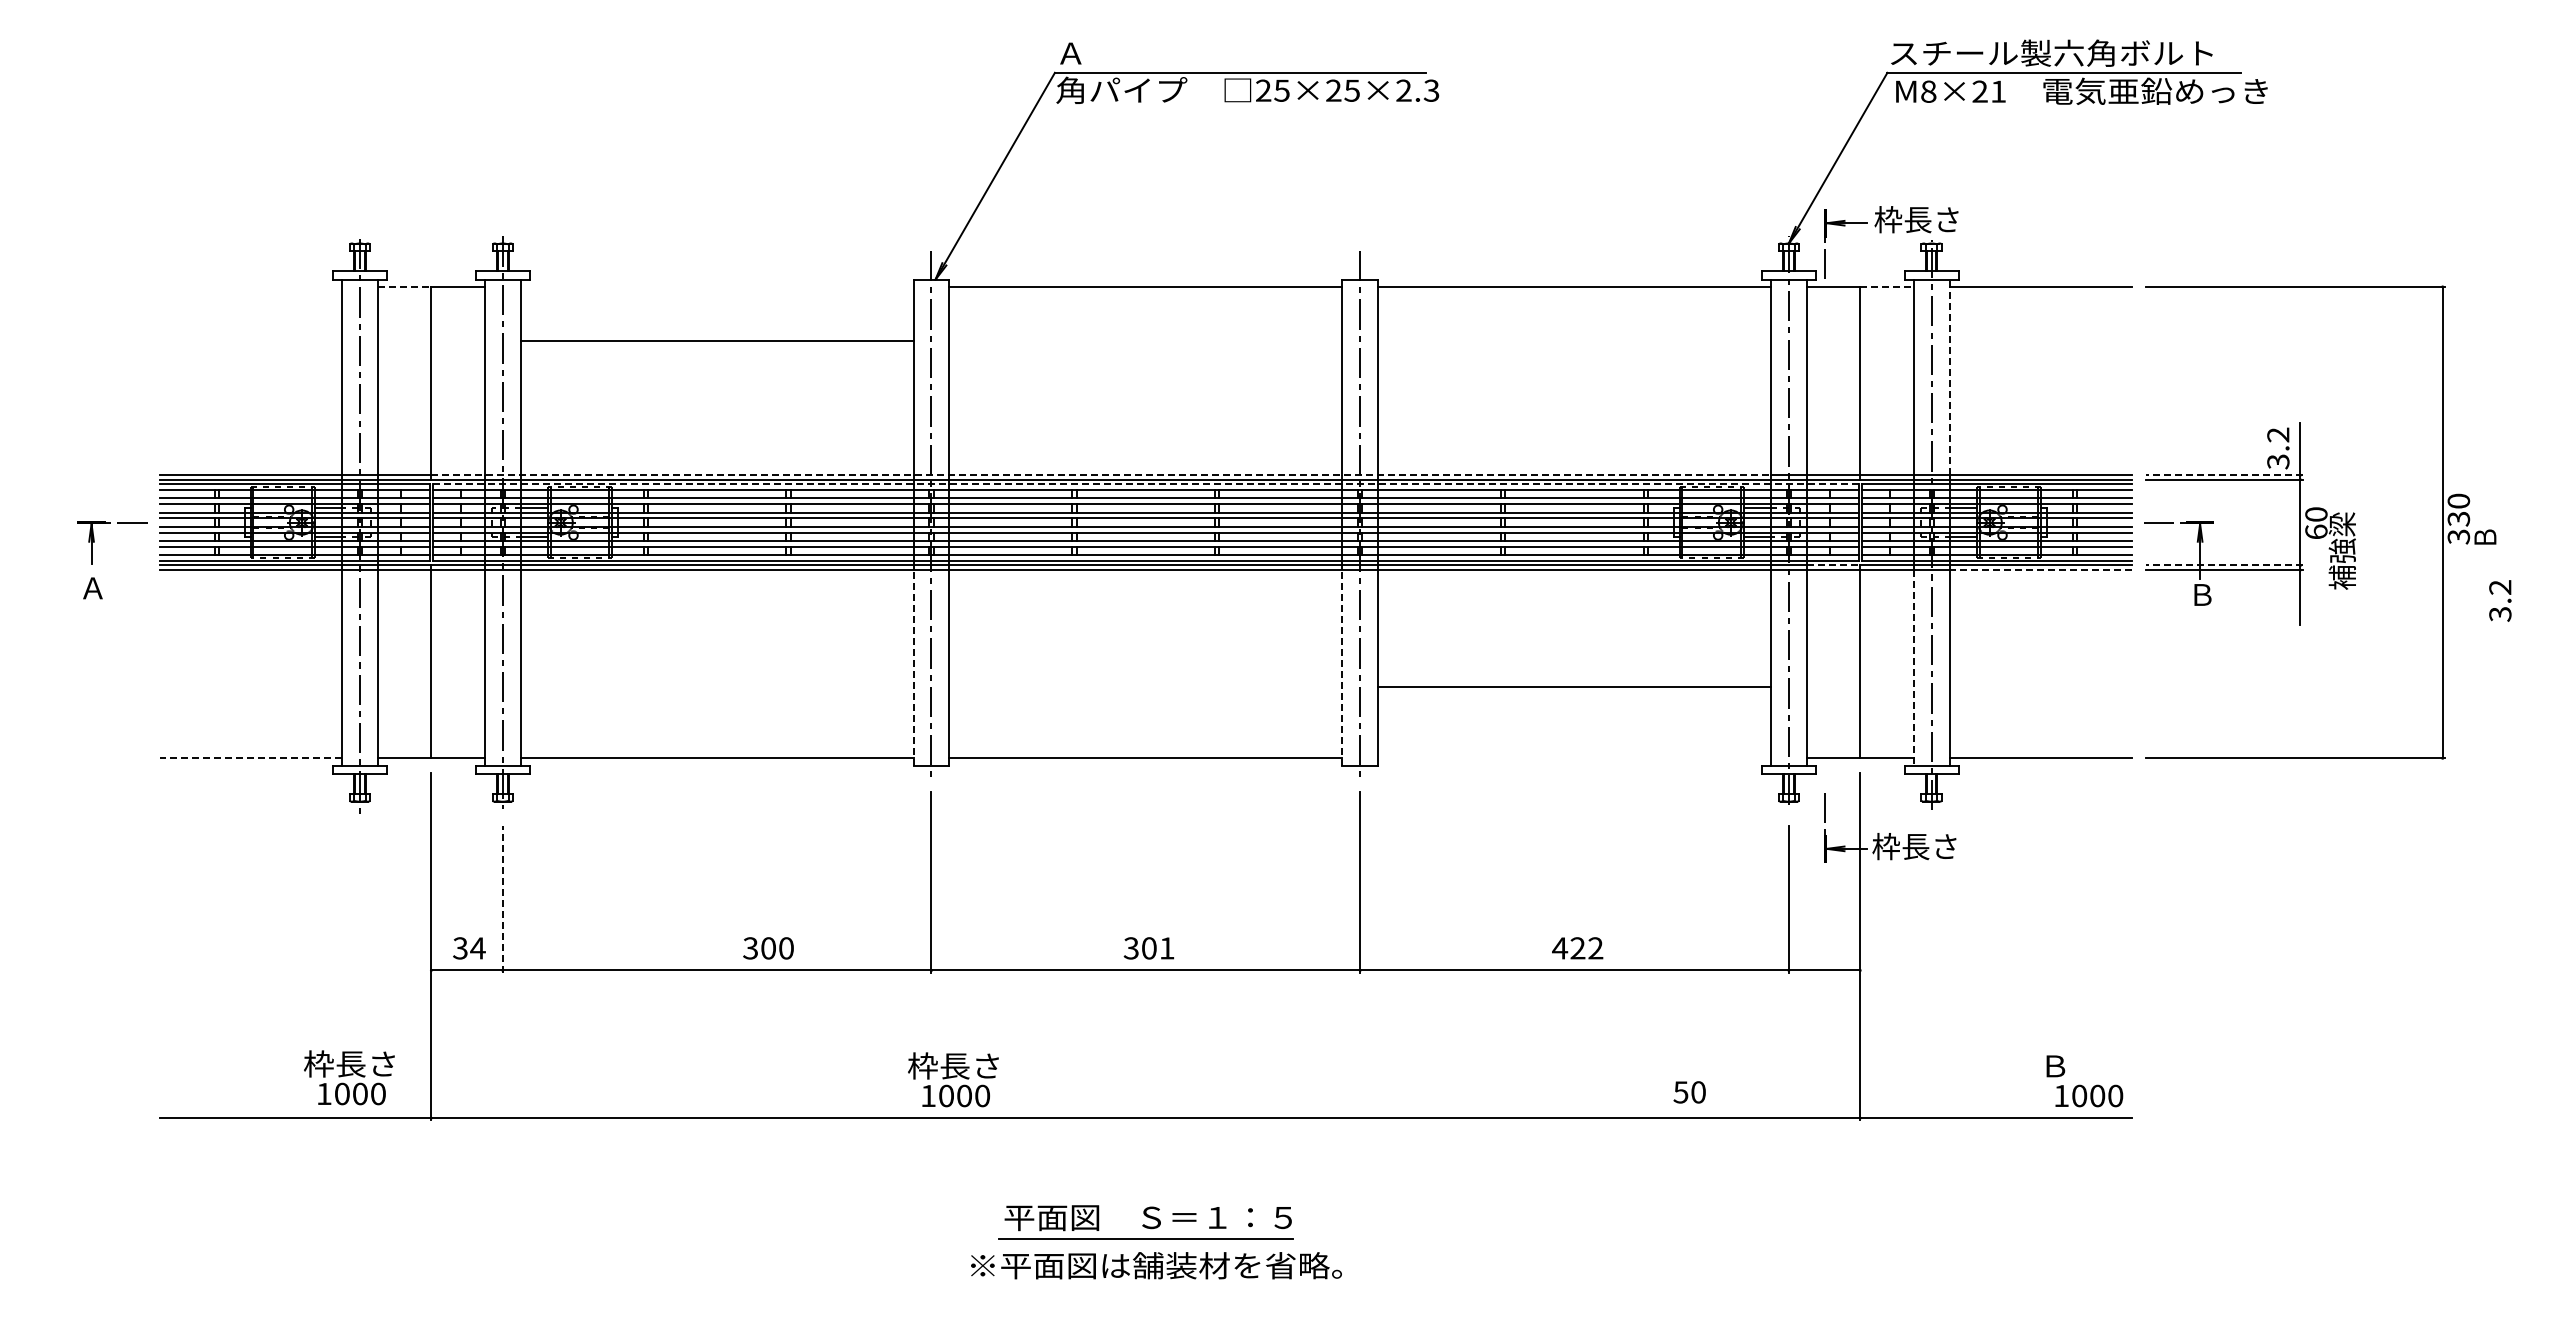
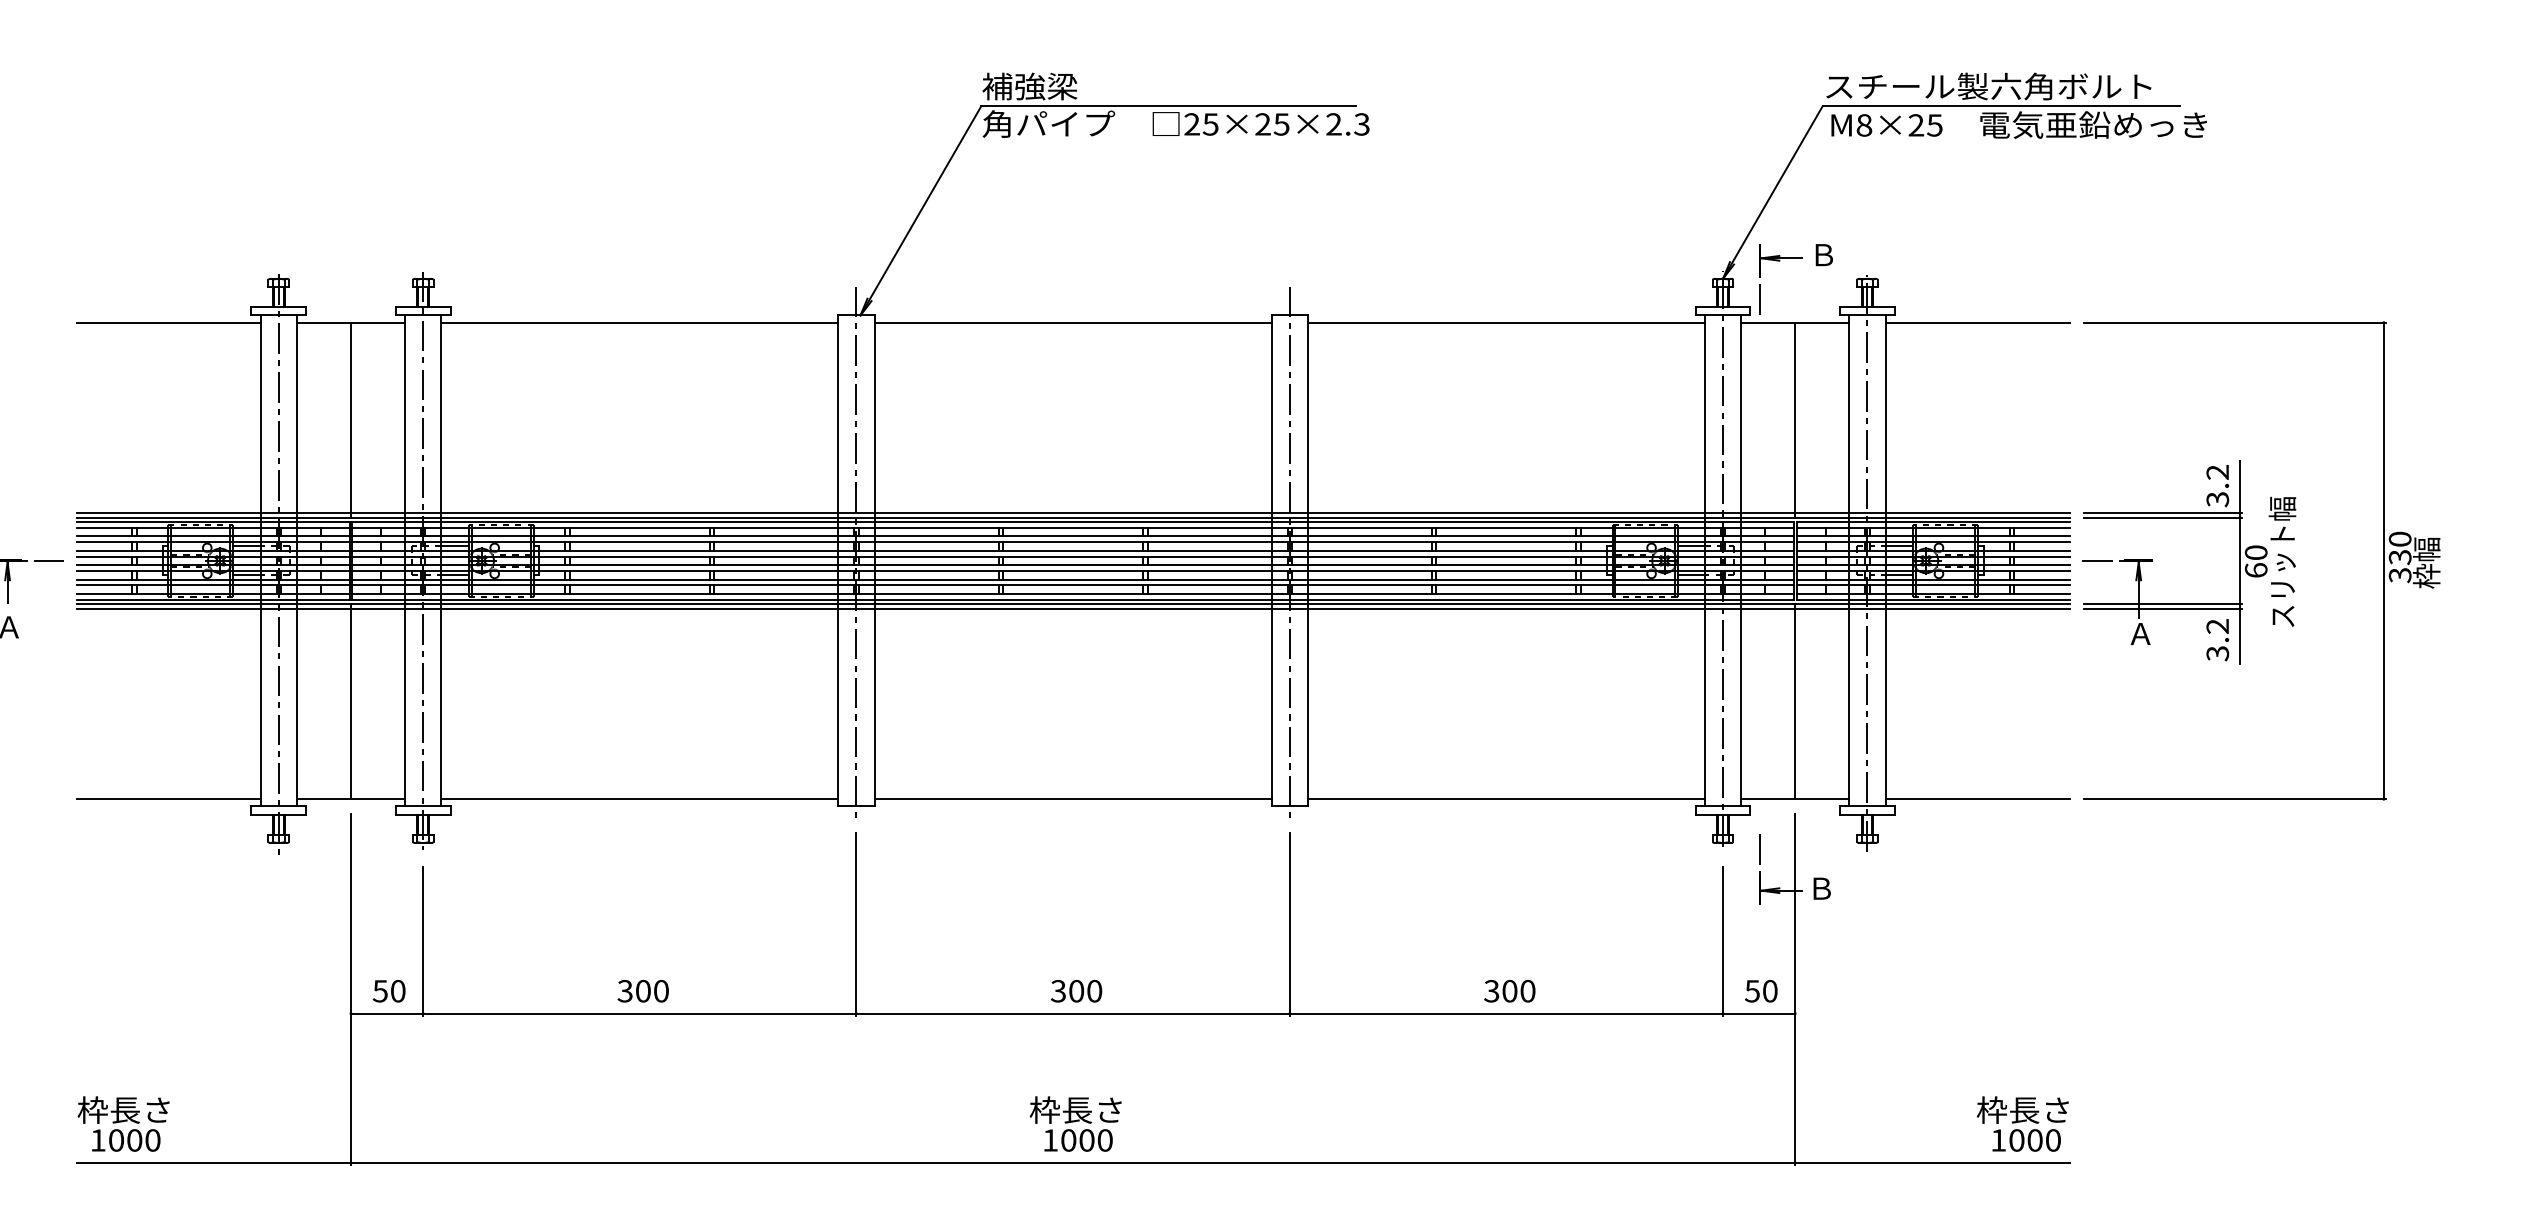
text: (1102, 52) -> (1029, 85), Ａ -> 補強梁
text: (1997, 91) -> (1933, 125), M8×21 -> M8×25
text: (1916, 219) -> (1852, 254), 枠長さ -> Ｂ
line: (250, 286) -> (168, 322), added
line: (404, 286) -> (323, 322), dashed -> solid
line: (1887, 286) -> (1822, 322), dashed -> solid
line: (716, 340) -> (639, 322), moved
line: (1949, 377) -> (1885, 414), dashed -> solid
line: (1101, 475) -> (1028, 513), dashed -> solid
line: (2223, 475) -> (2162, 513), dashed -> solid
line: (1145, 484) -> (1072, 522), dashed -> solid
text: (2341, 524) -> (2281, 562), 補強梁 -> スリット幅
text: (2484, 524) -> (2426, 562), Ｂ -> 枠幅
line: (1833, 565) -> (1768, 604), dashed -> solid
line: (2223, 565) -> (2162, 604), dashed -> solid
line: (2040, 570) -> (1977, 609), dashed -> solid
text: (2201, 594) -> (2140, 633), Ｂ -> Ａ
text: (2500, 600) -> (2217, 639), moved
line: (913, 667) -> (838, 707), dashed -> solid
line: (1342, 667) -> (1271, 707), dashed -> solid
line: (1913, 667) -> (1849, 707), dashed -> solid
line: (1574, 687) -> (1506, 799), moved
line: (250, 758) -> (168, 799), dashed -> solid
text: (1914, 846) -> (1850, 888), 枠長さ -> Ｂ
line: (502, 898) -> (422, 940), dashed -> solid
text: (469, 948) -> (389, 991), 34 -> 50
text: (768, 948) -> (643, 991), moved
text: (1167, 948) -> (1095, 991), 301 -> 300
text: (1577, 948) -> (1509, 991), 422 -> 300
text: (2085, 1065) -> (2022, 1109), Ｂ -> 枠長さ
text: (349, 1077) -> (123, 1123), moved
text: (953, 1079) -> (1075, 1123), moved
text: (1689, 1092) -> (1761, 991), moved

